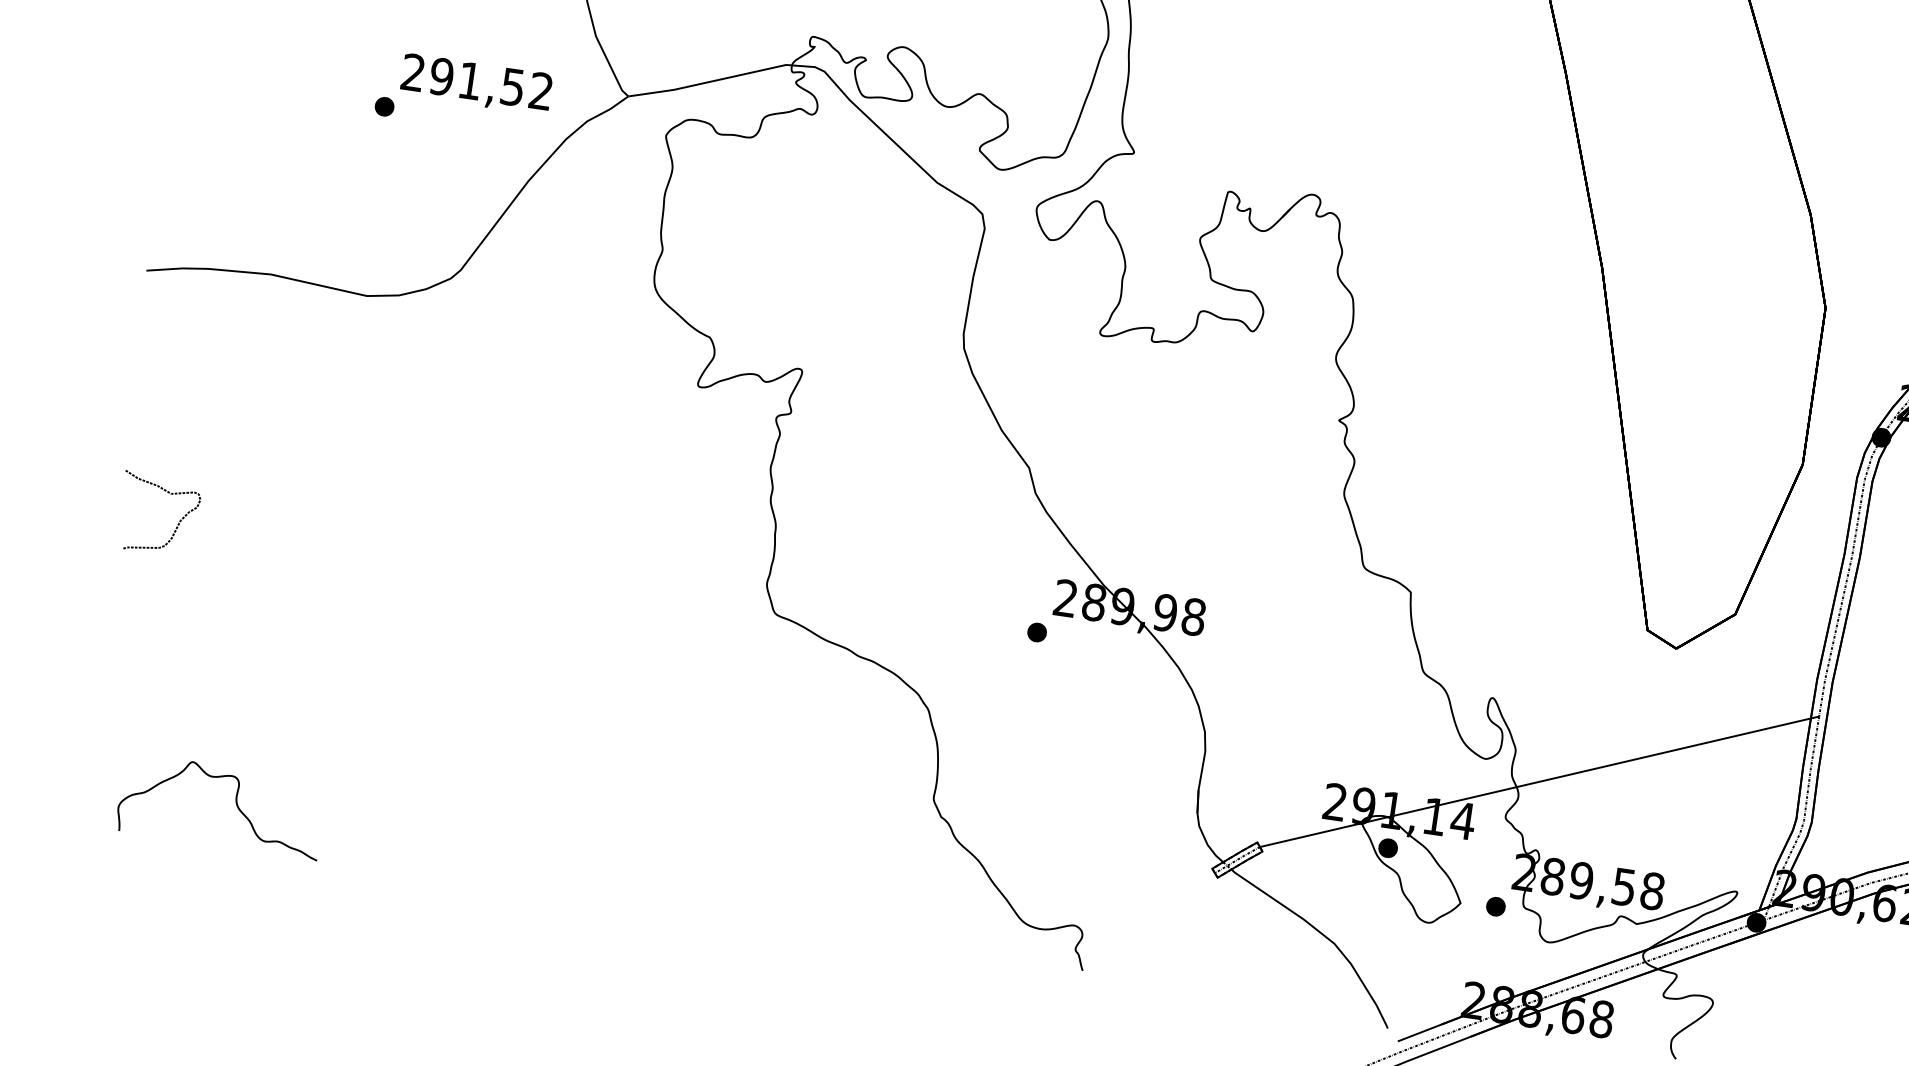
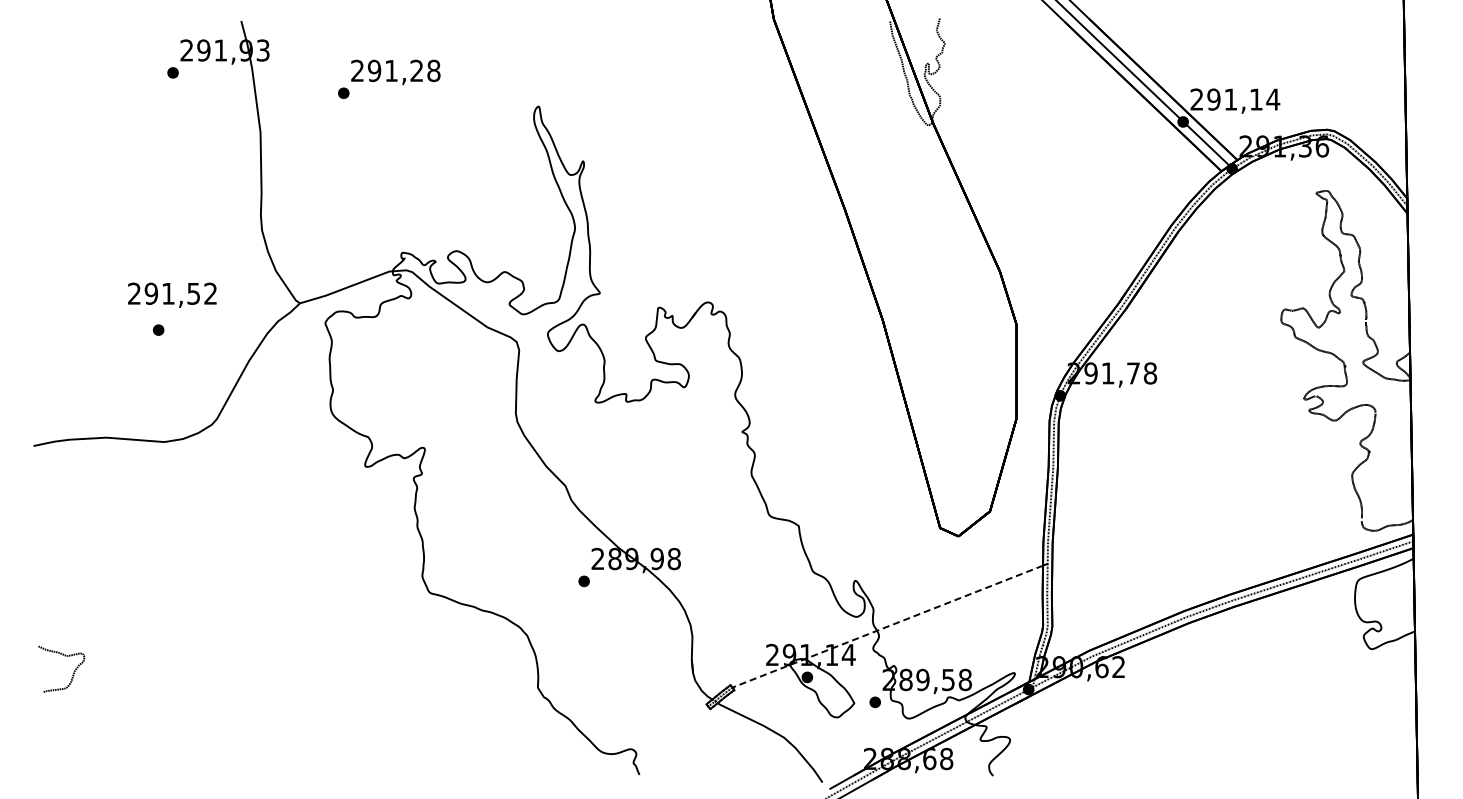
text: (476, 83) -> (172, 294), moved
curve: (166, 493) -> (64, 656), moved
line: (1535, 782) -> (887, 626), solid -> dashed
part: (234, 803) -> (130, 749), removed

